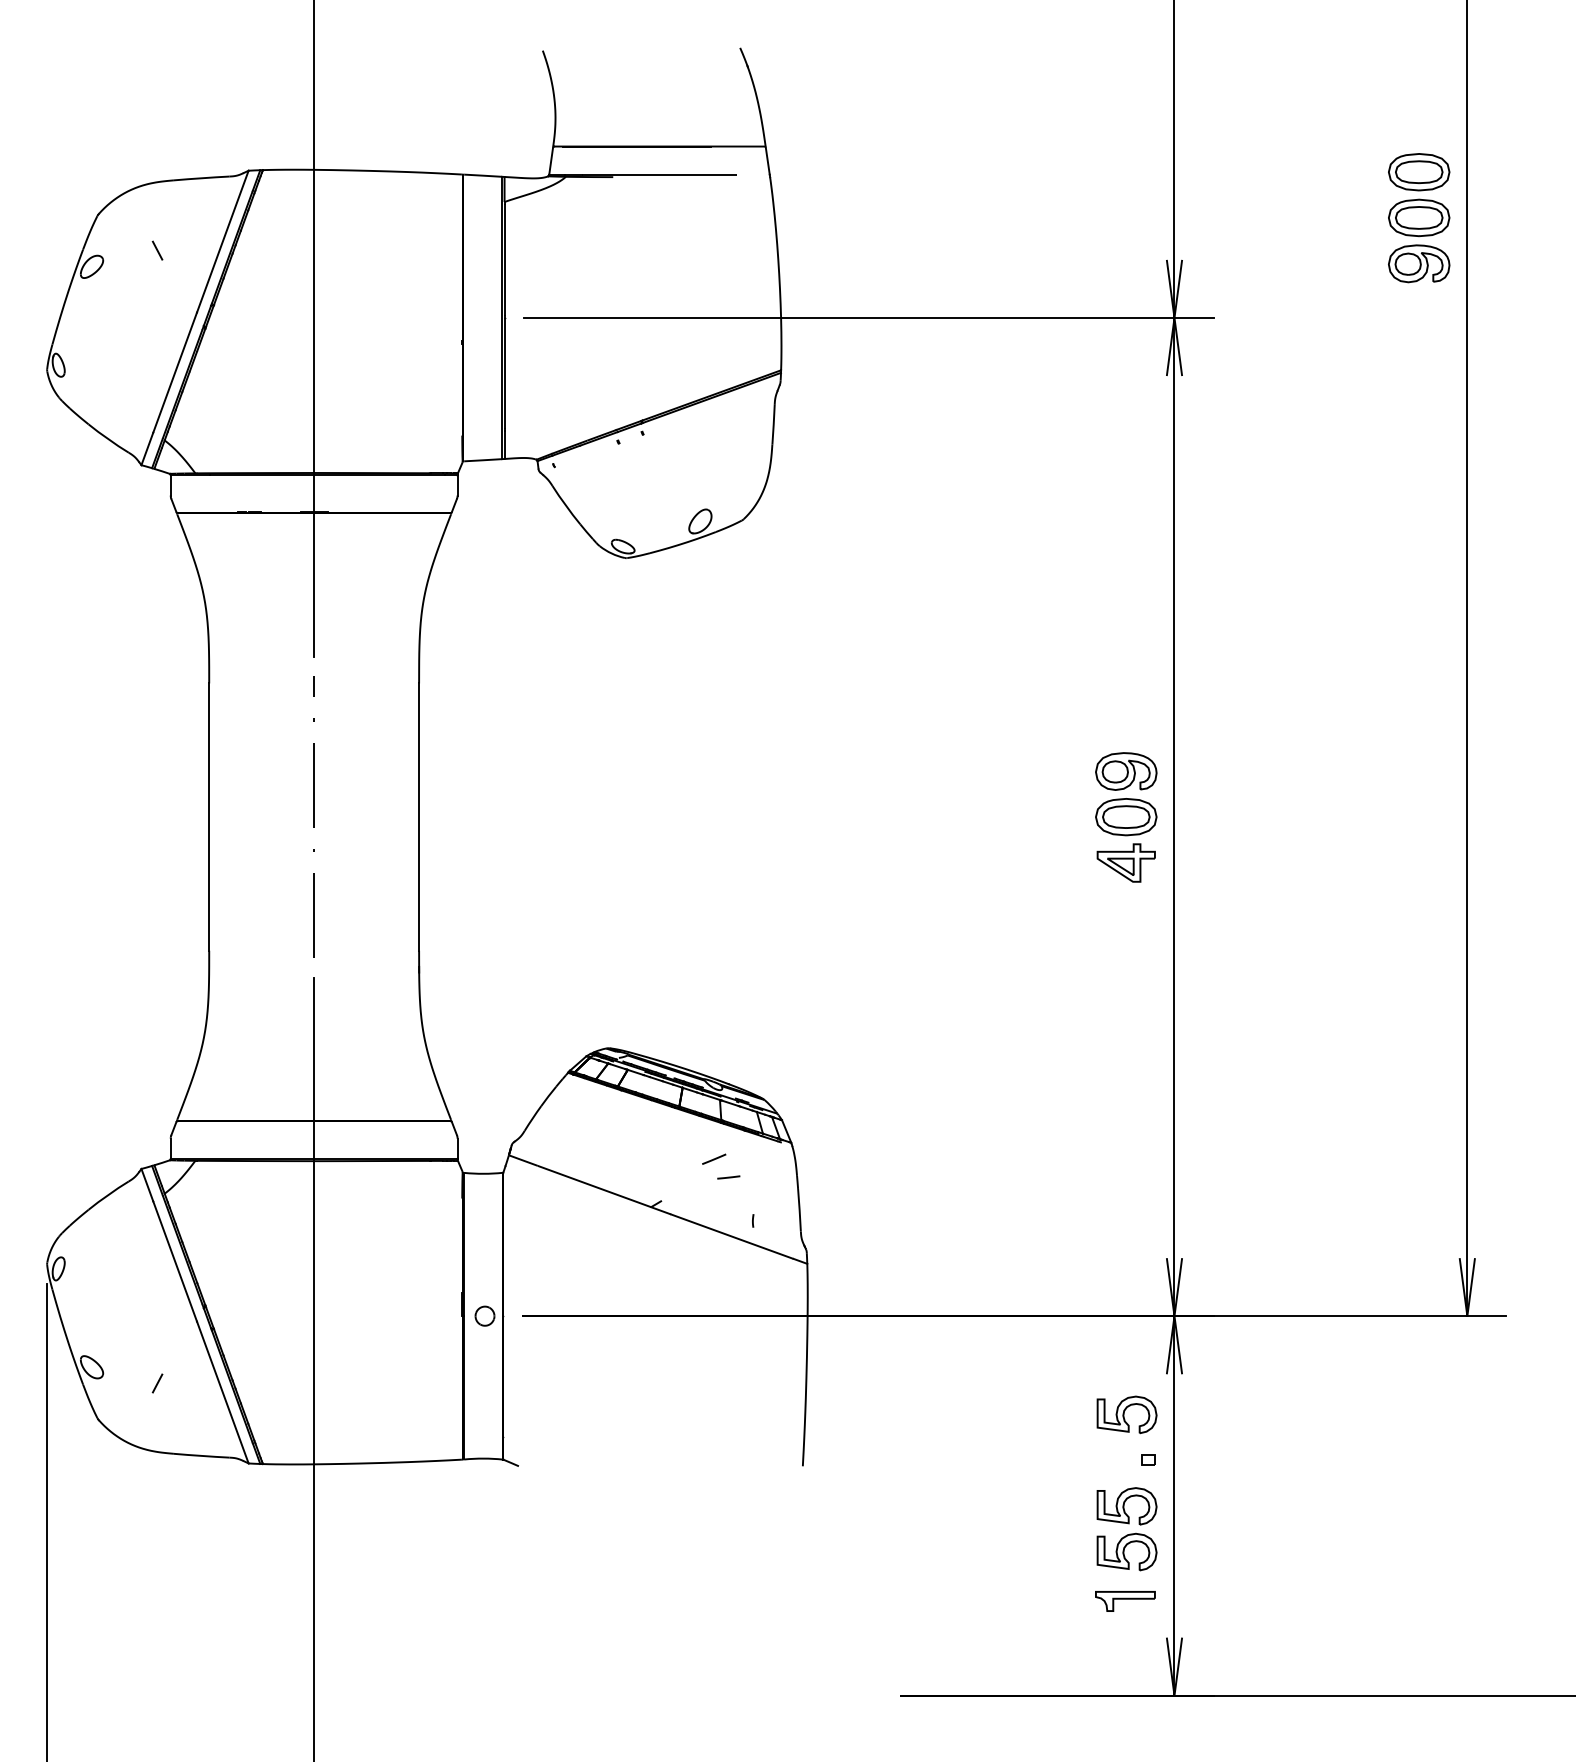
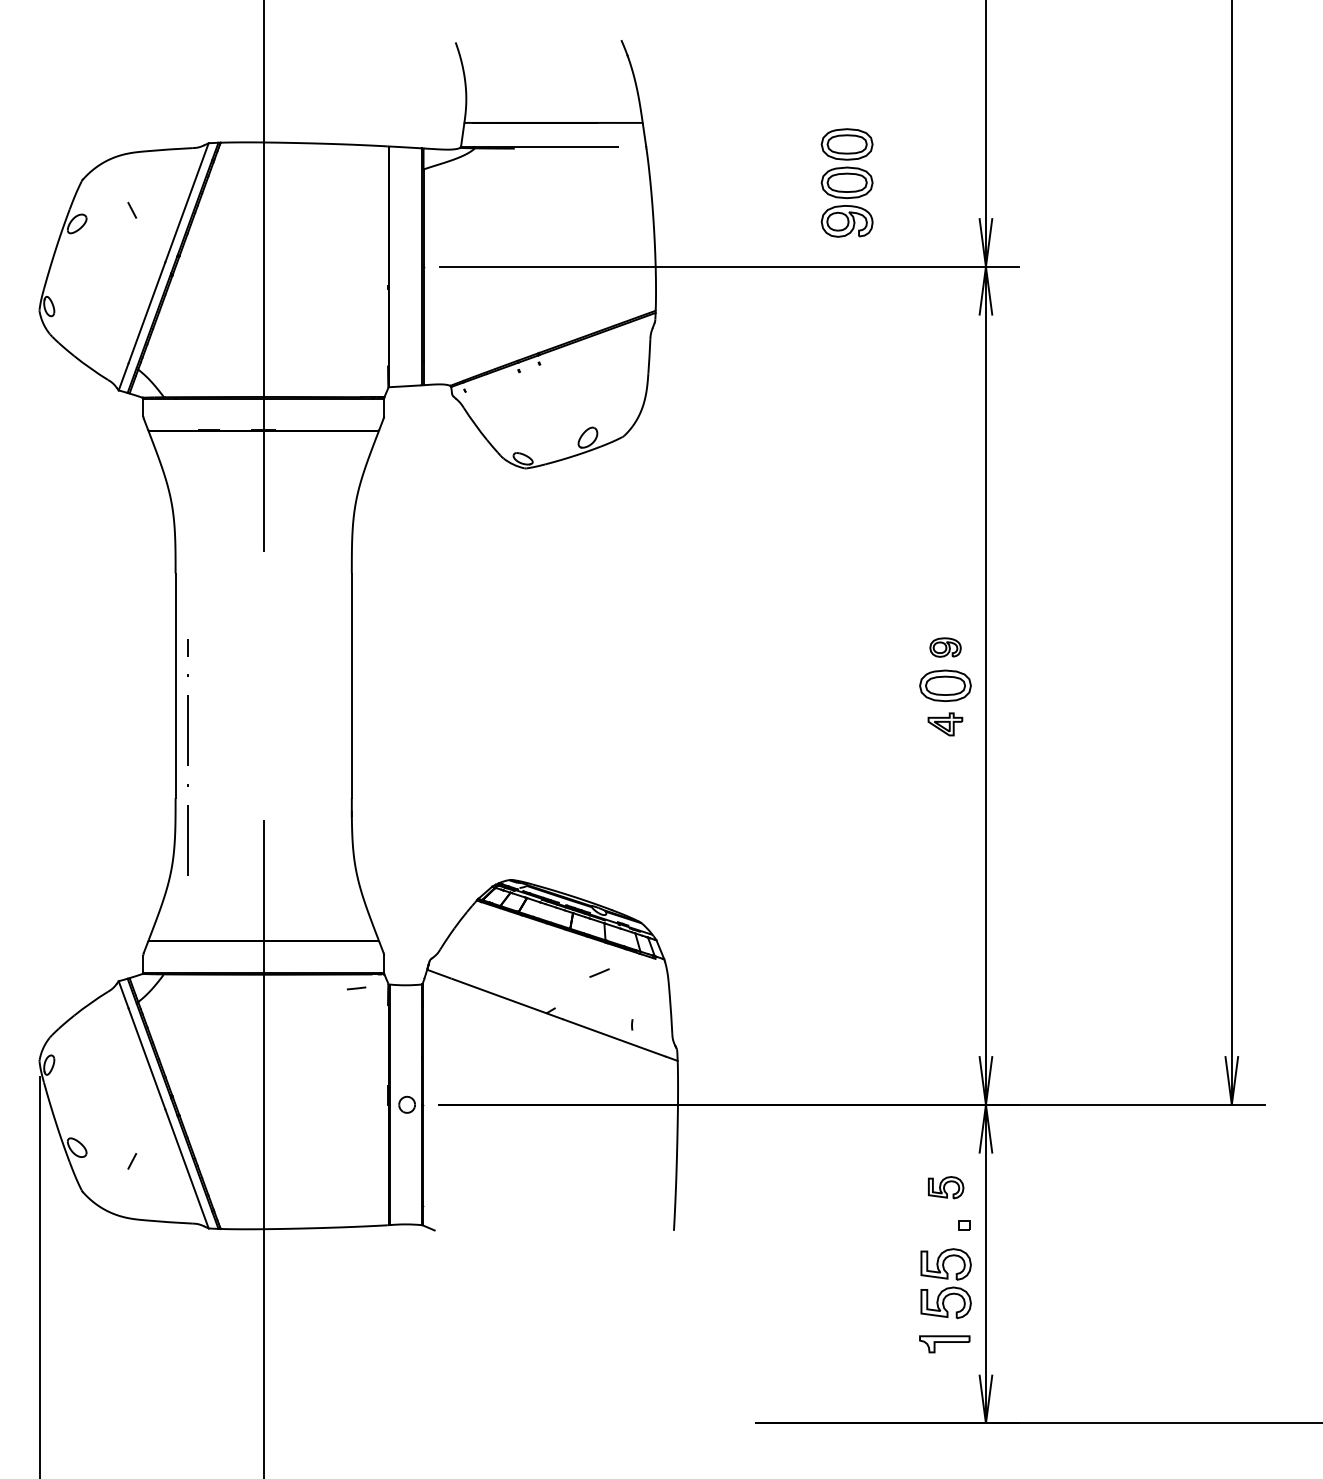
part: (1419, 218) -> (847, 183), moved
part: (1126, 771) -> (945, 647), size x0.6
line: (313, 816) -> (187, 756), moved
part: (1125, 862) -> (944, 723), size x0.7
line: (728, 1177) -> (356, 988), moved
part: (1126, 1414) -> (945, 1187), size x0.7

